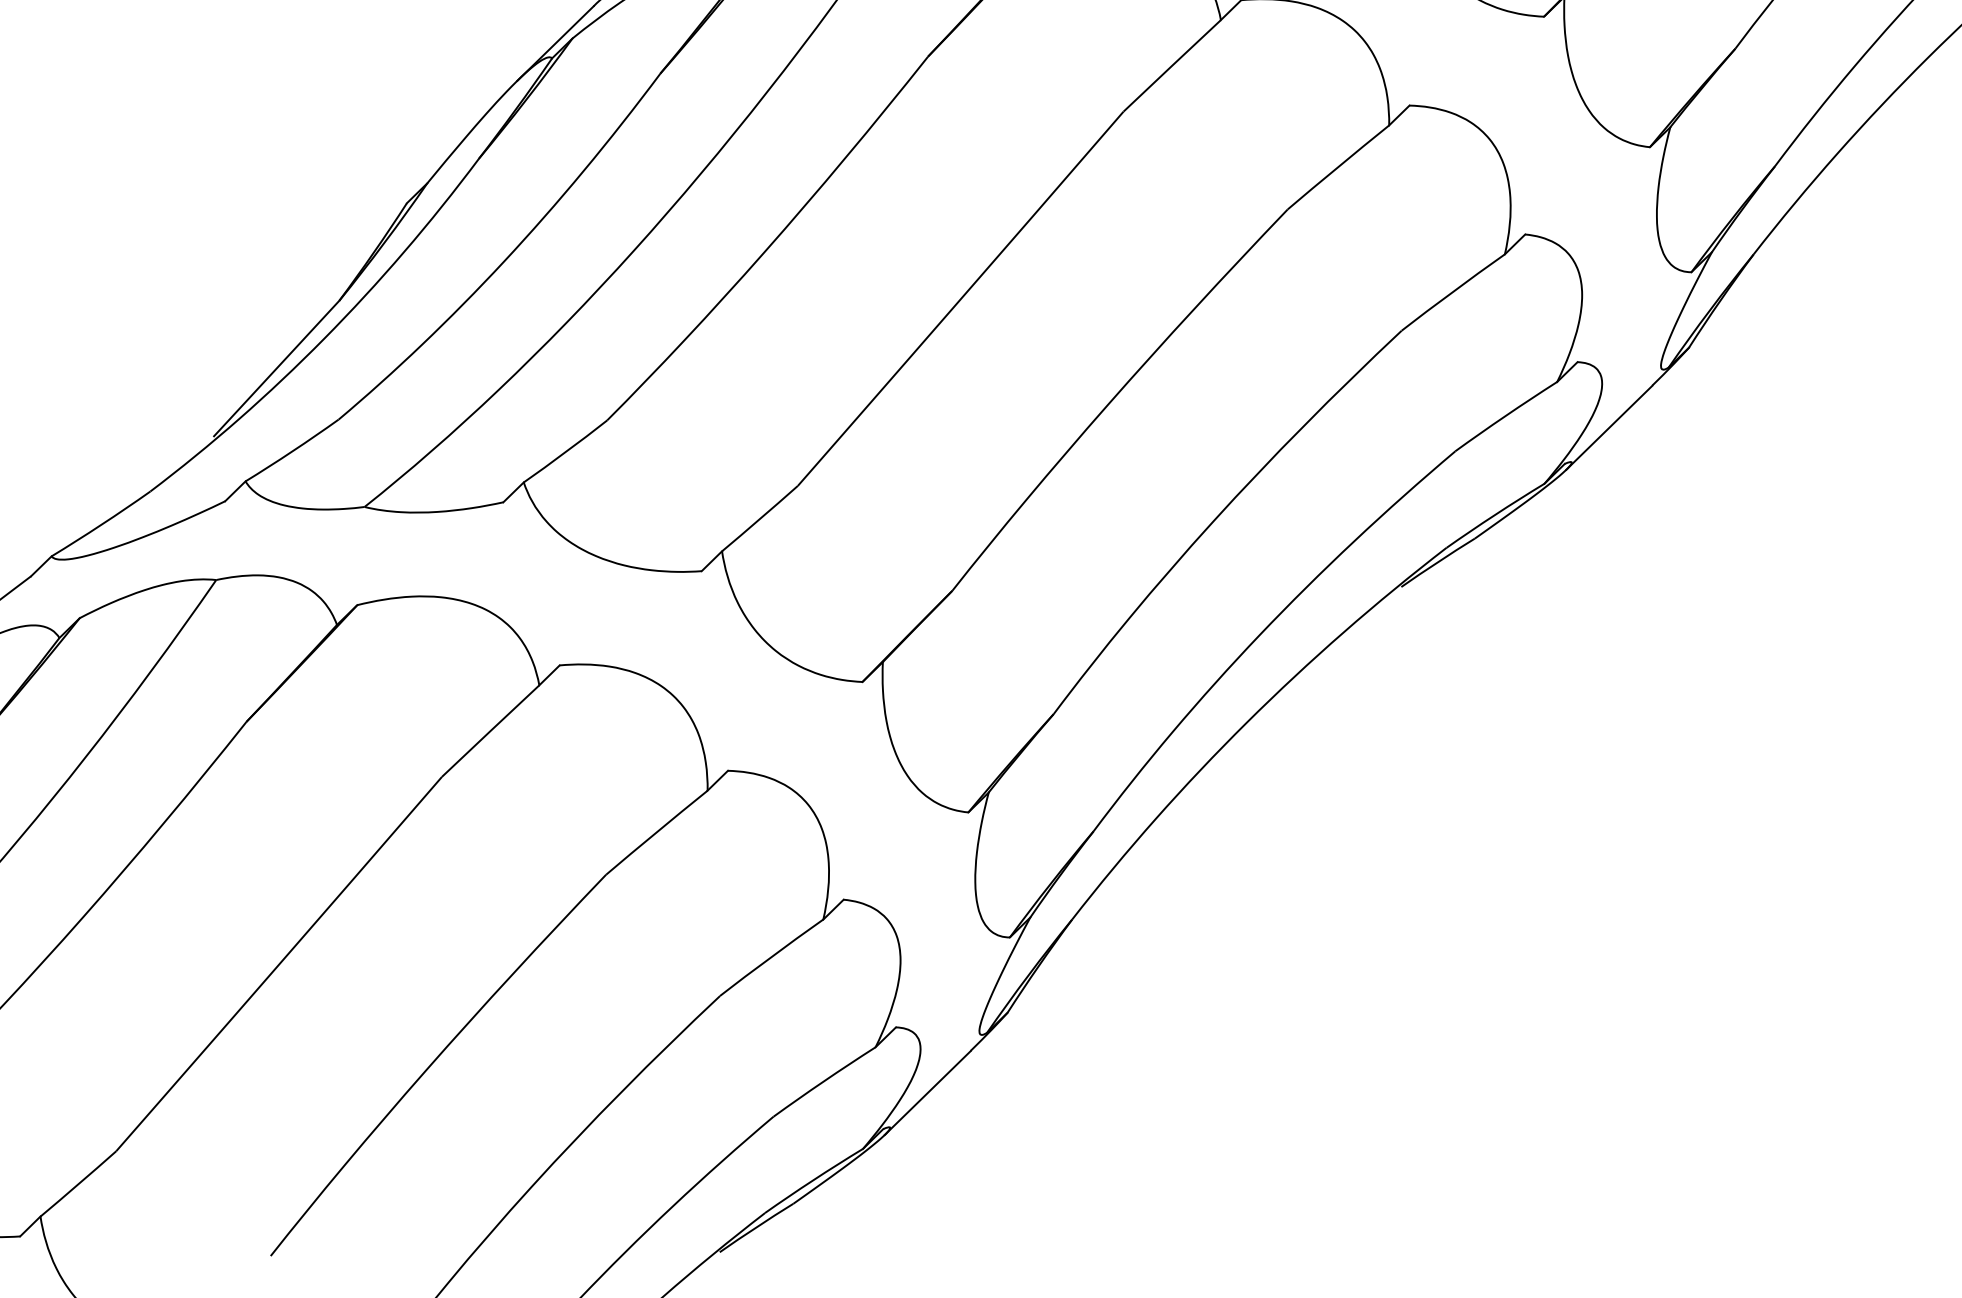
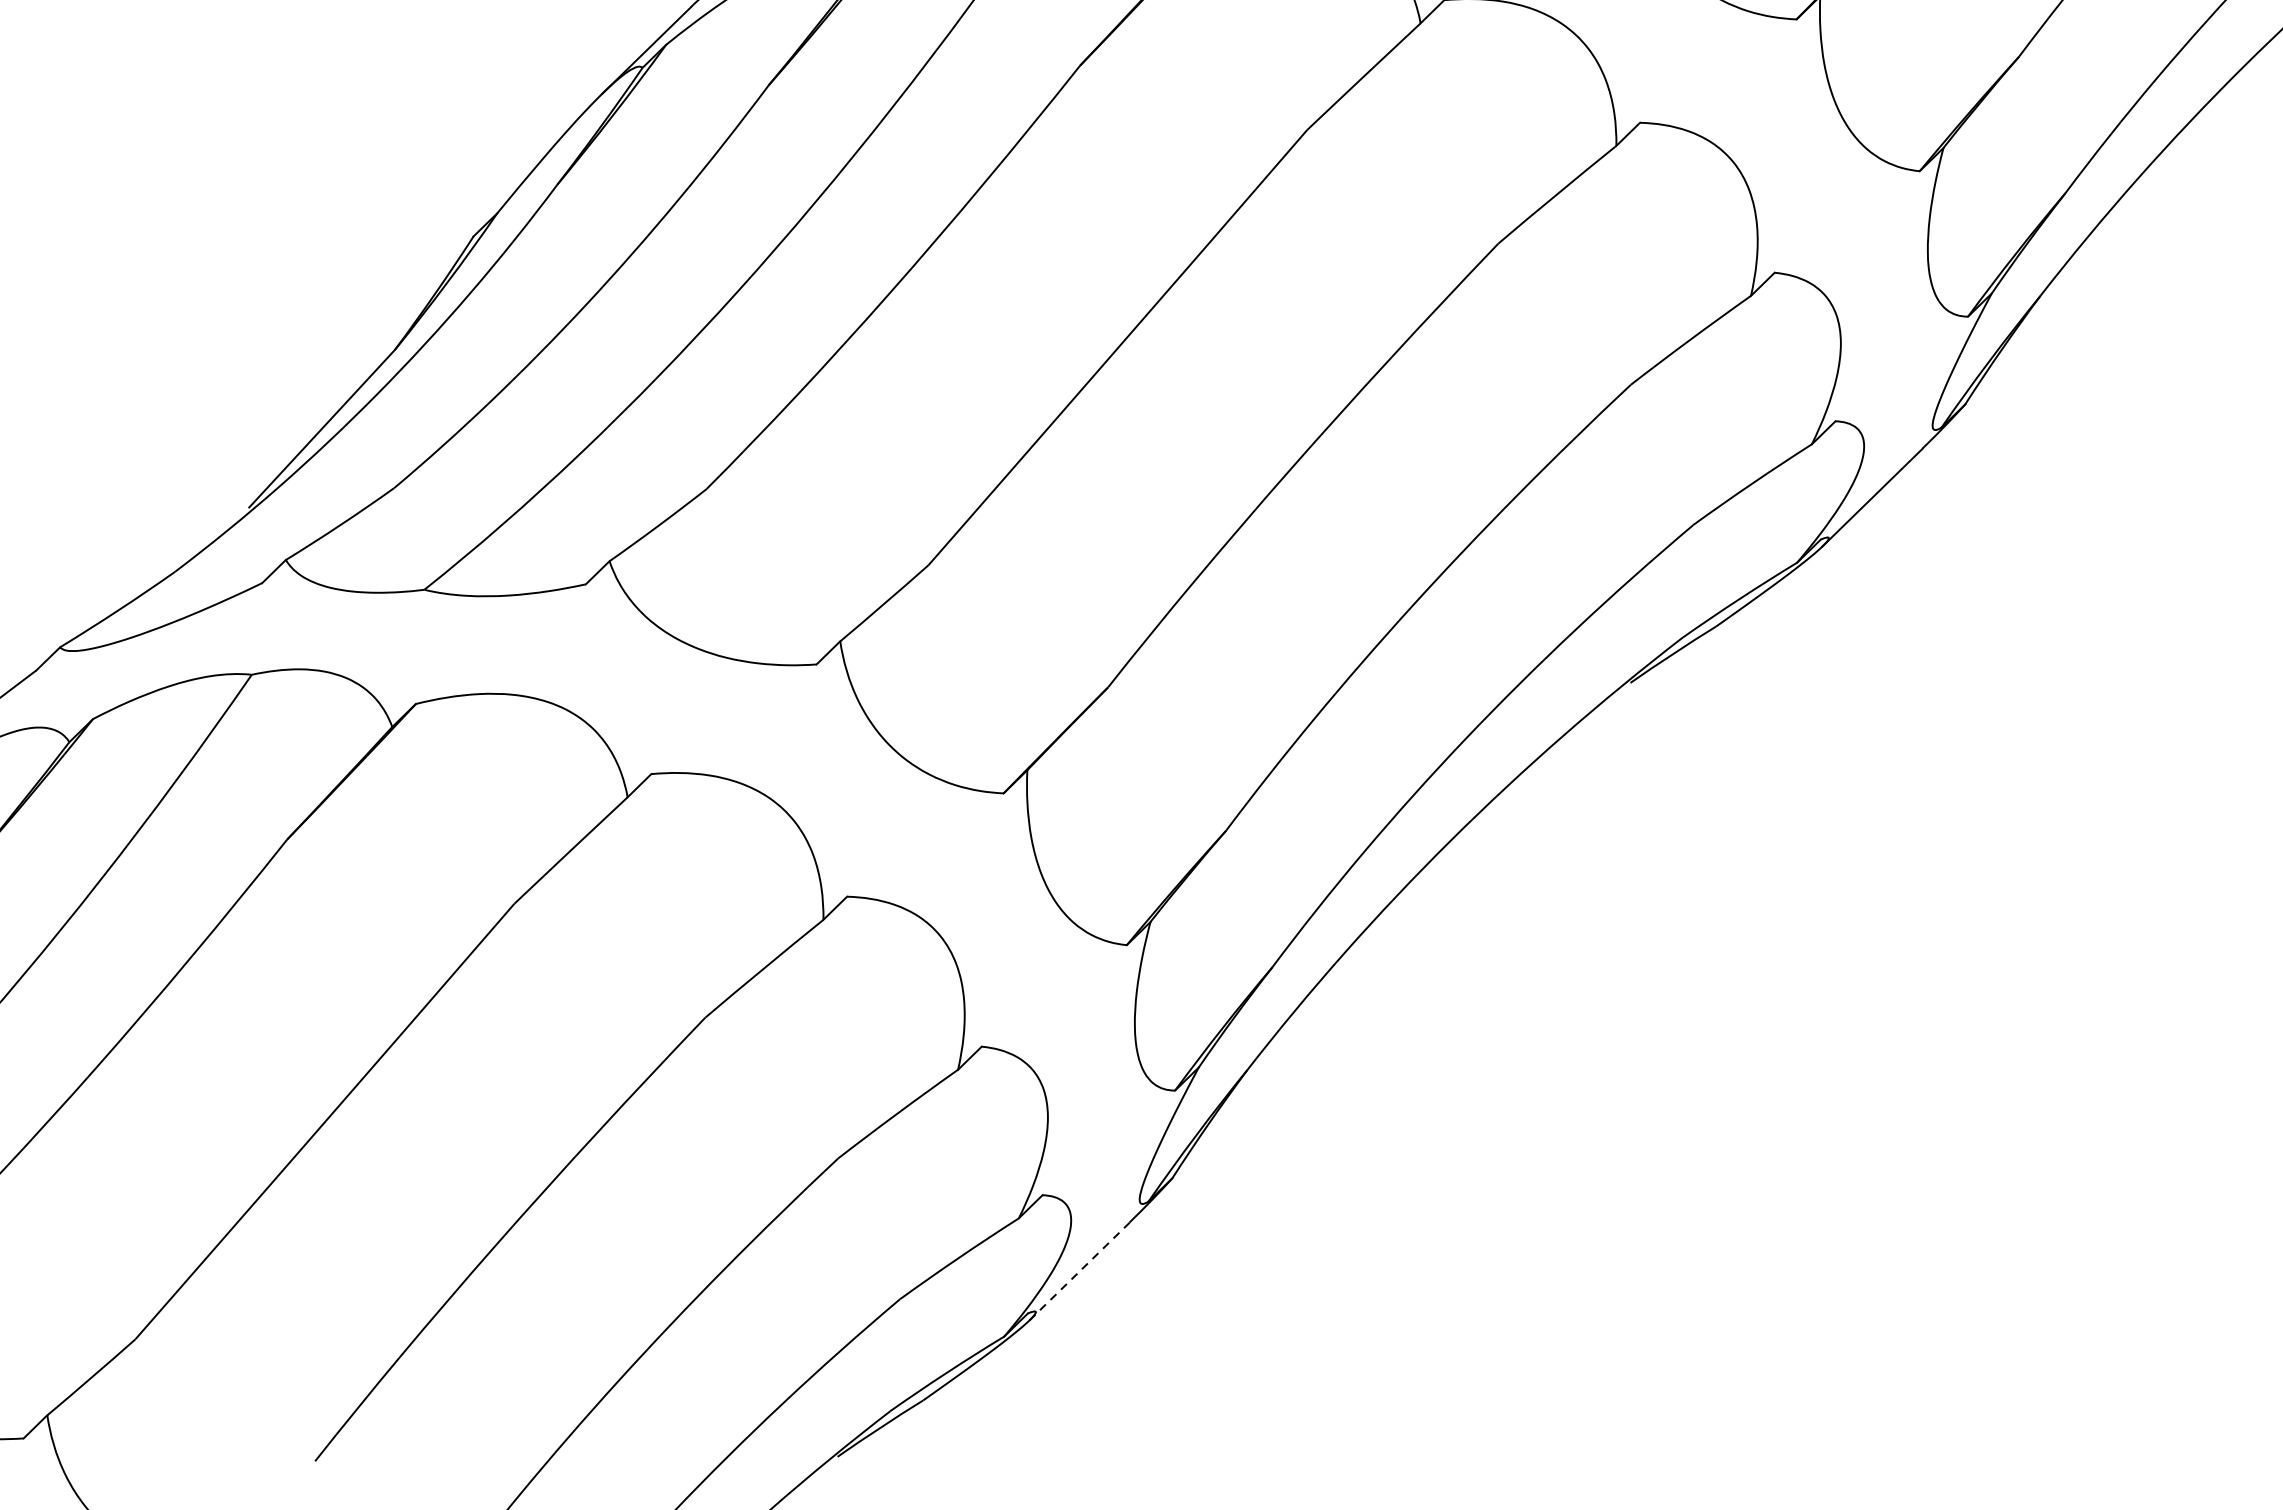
line: (928, 1092) -> (1080, 1270), solid -> dashed

